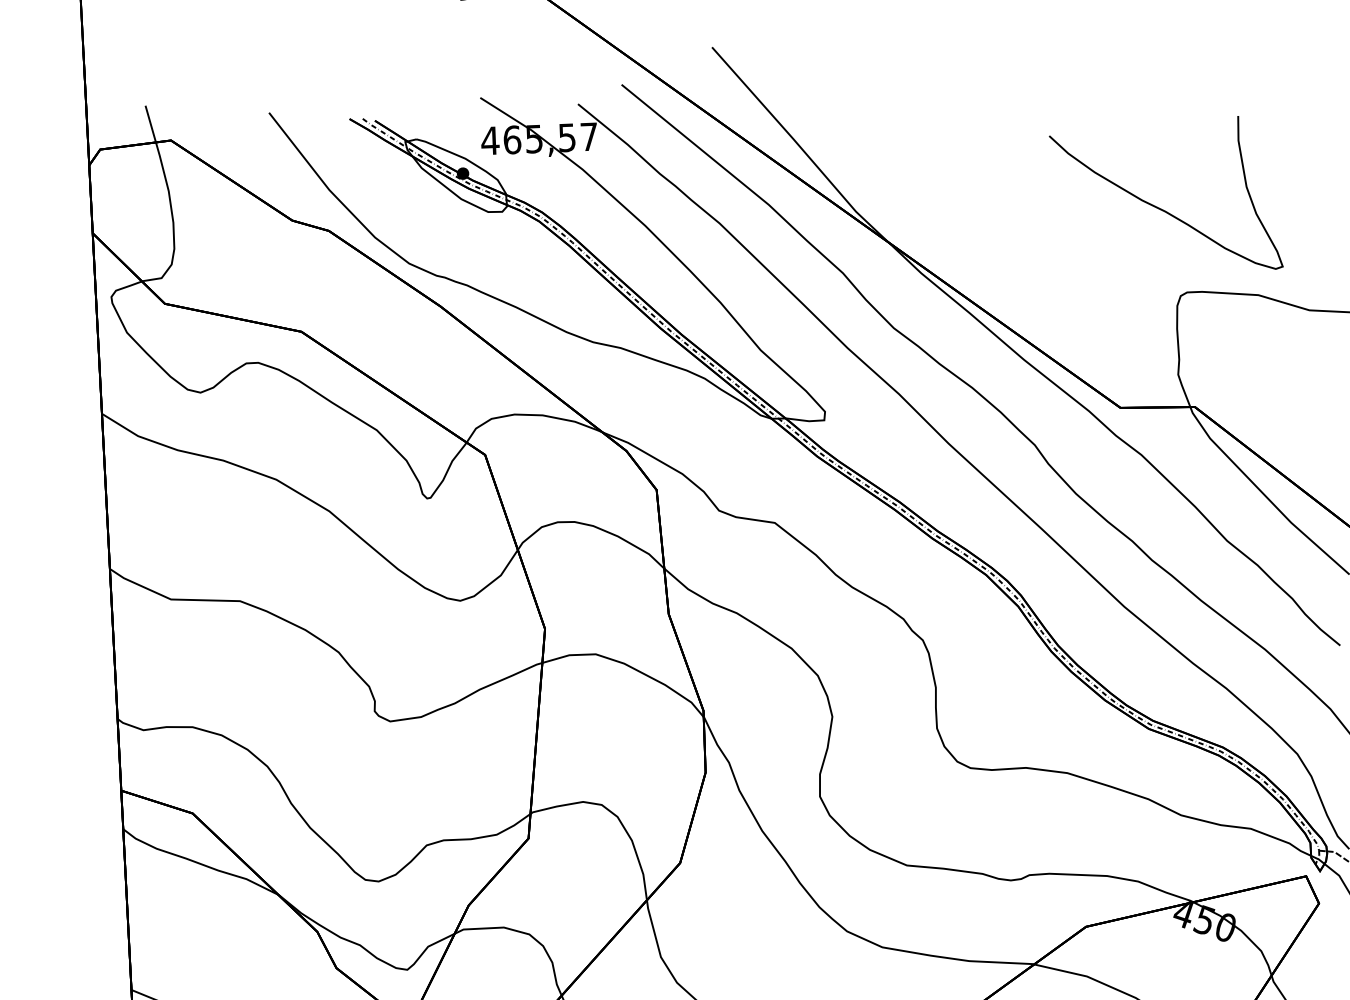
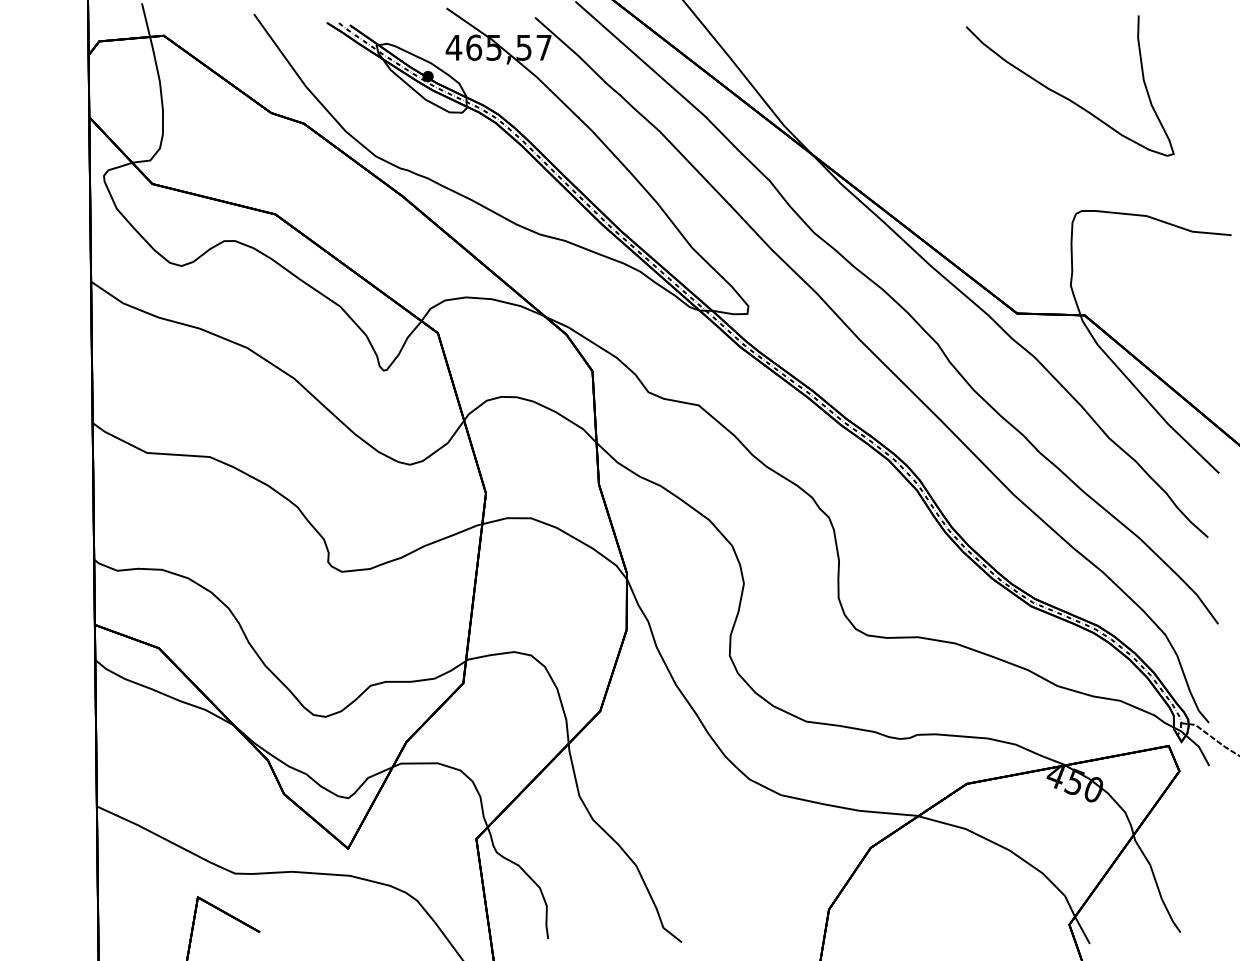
curve: (1159, 207) -> (1063, 95), moved

